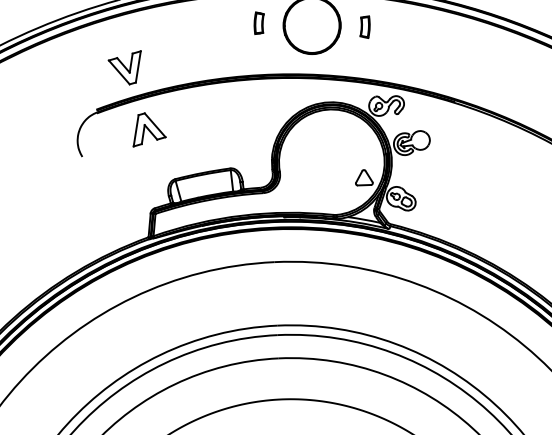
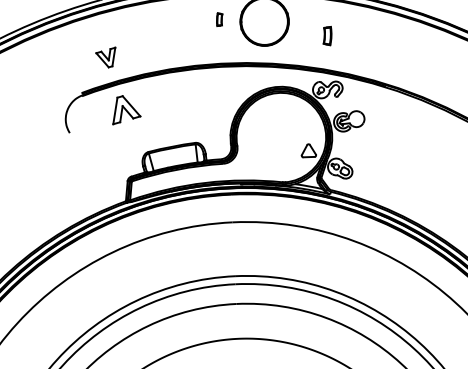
part: (258, 22) -> (219, 19), size x0.7
part: (365, 27) -> (327, 36), moved
part: (124, 67) -> (105, 57), size x0.7

